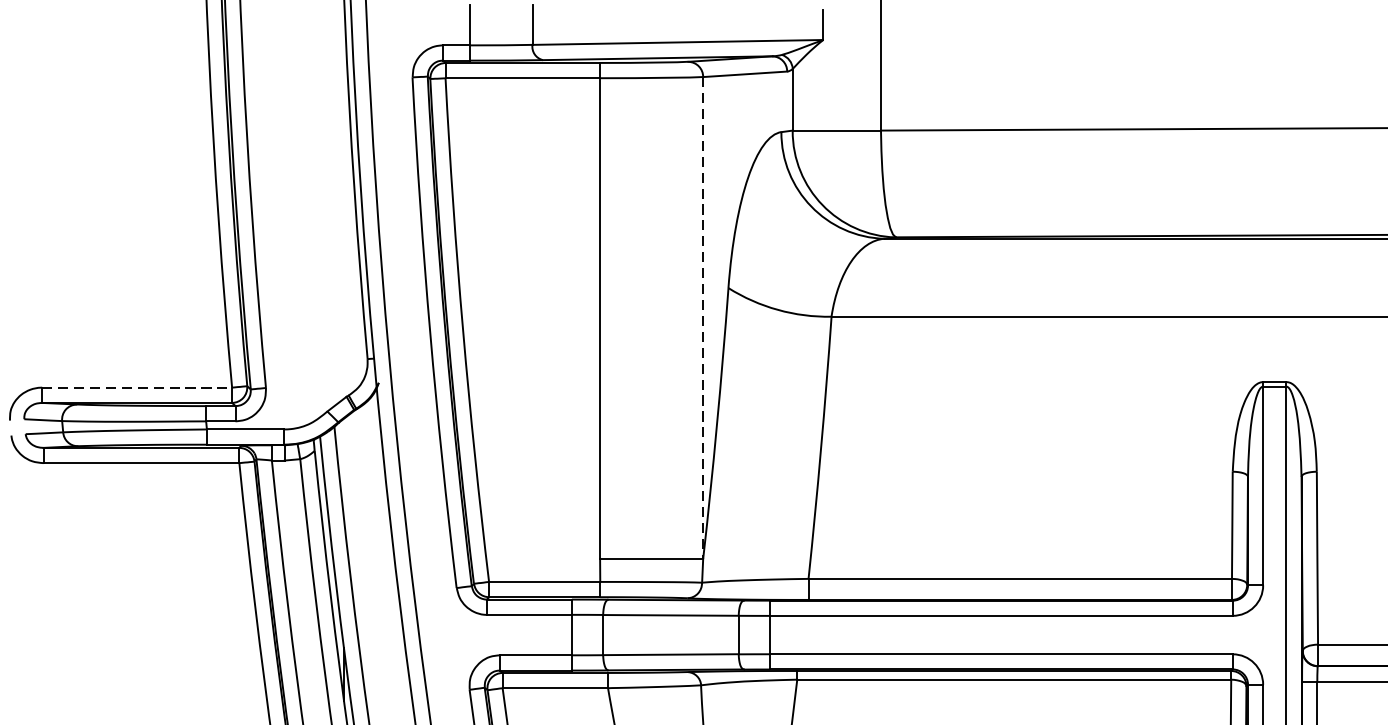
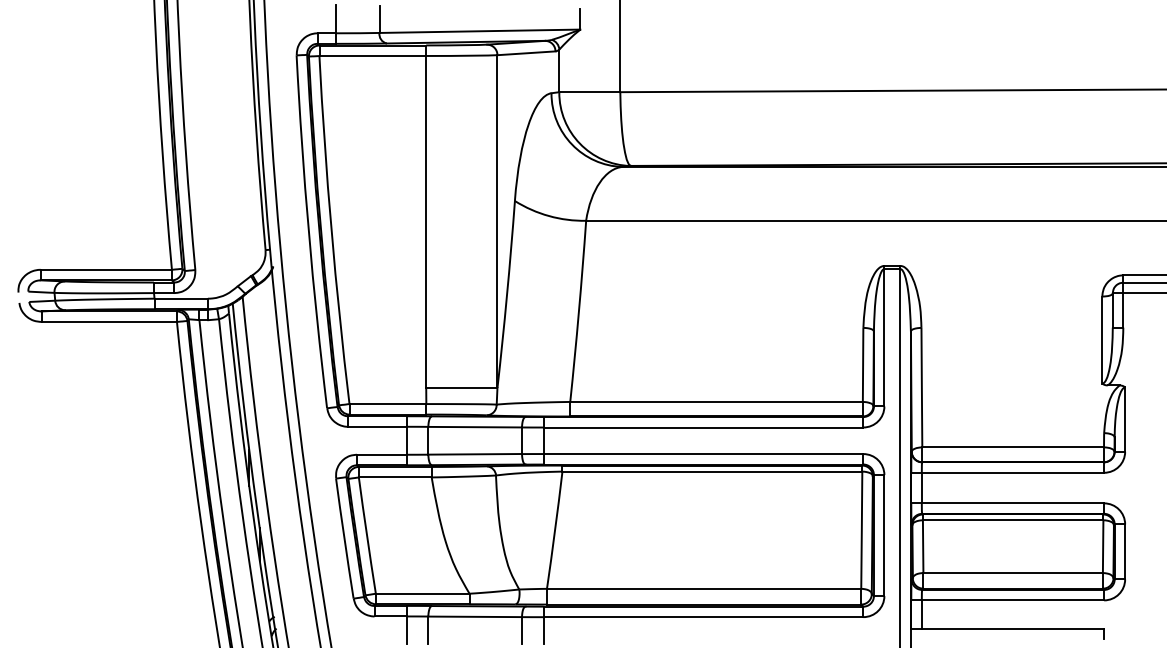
line: (703, 319) -> (497, 222), dashed -> solid
line: (137, 387) -> (106, 269), dashed -> solid

